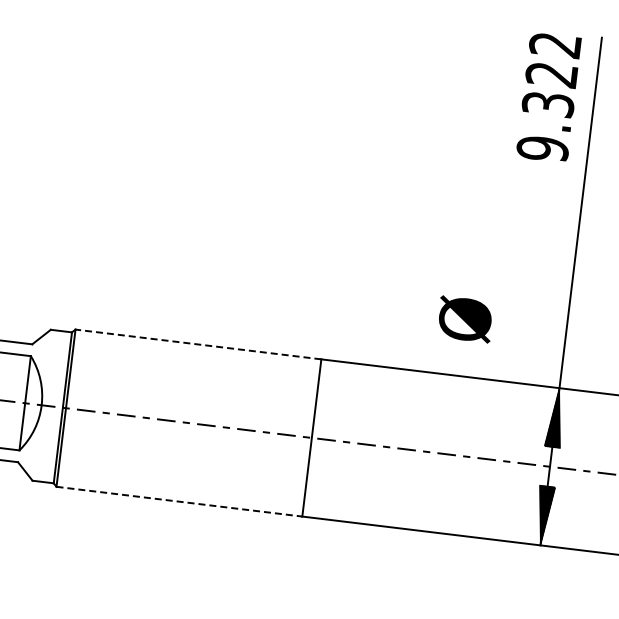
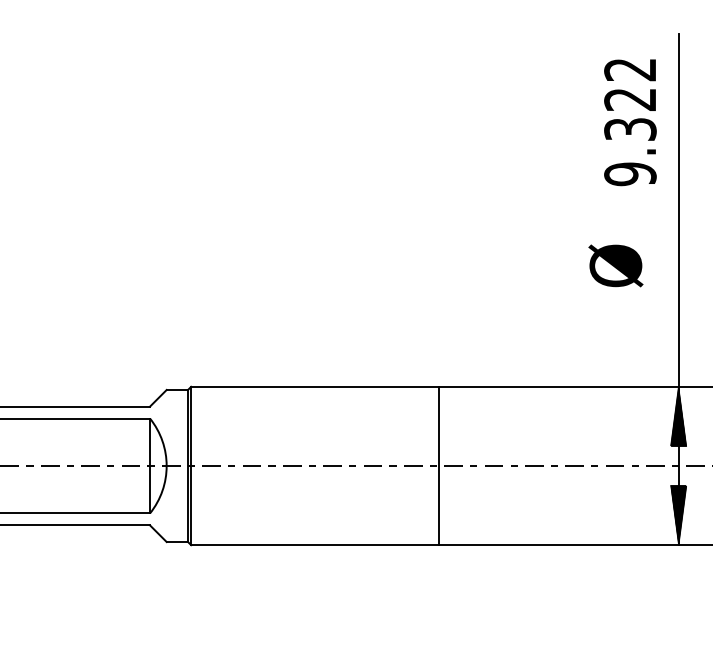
text: (549, 97) -> (630, 122), moved
text: (464, 318) -> (615, 265), moved
line: (197, 344) -> (314, 386), dashed -> solid
line: (178, 501) -> (314, 545), dashed -> solid

